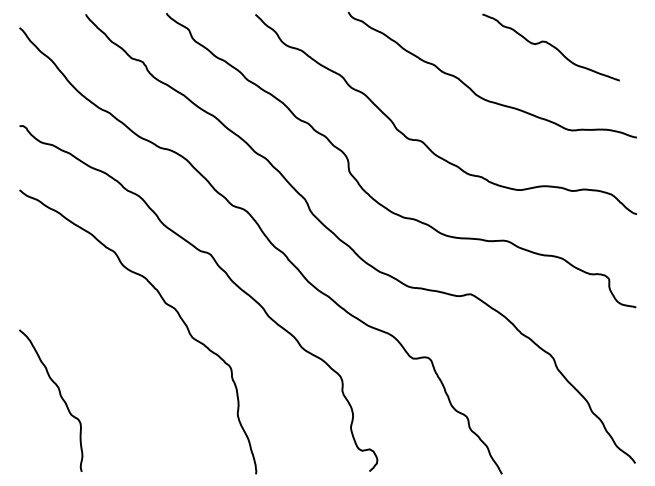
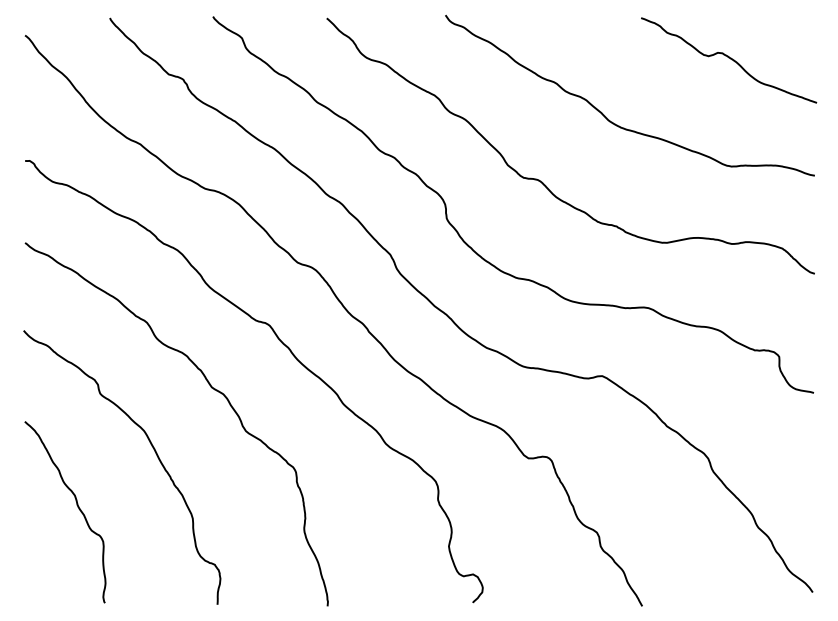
curve: (552, 46) -> (730, 59), moved
curve: (120, 353) -> (154, 451), added

